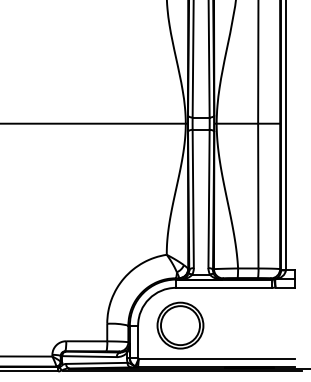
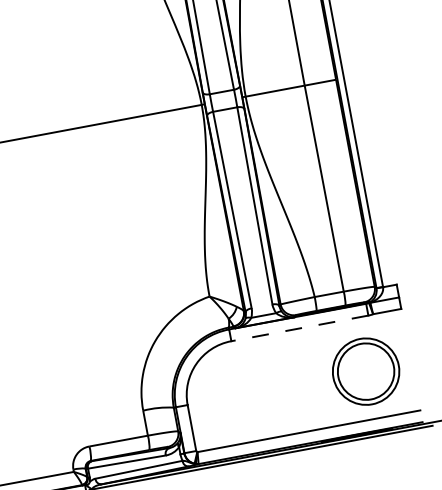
line: (223, 287) -> (299, 328), solid -> dashed
part: (180, 325) -> (366, 371), moved

